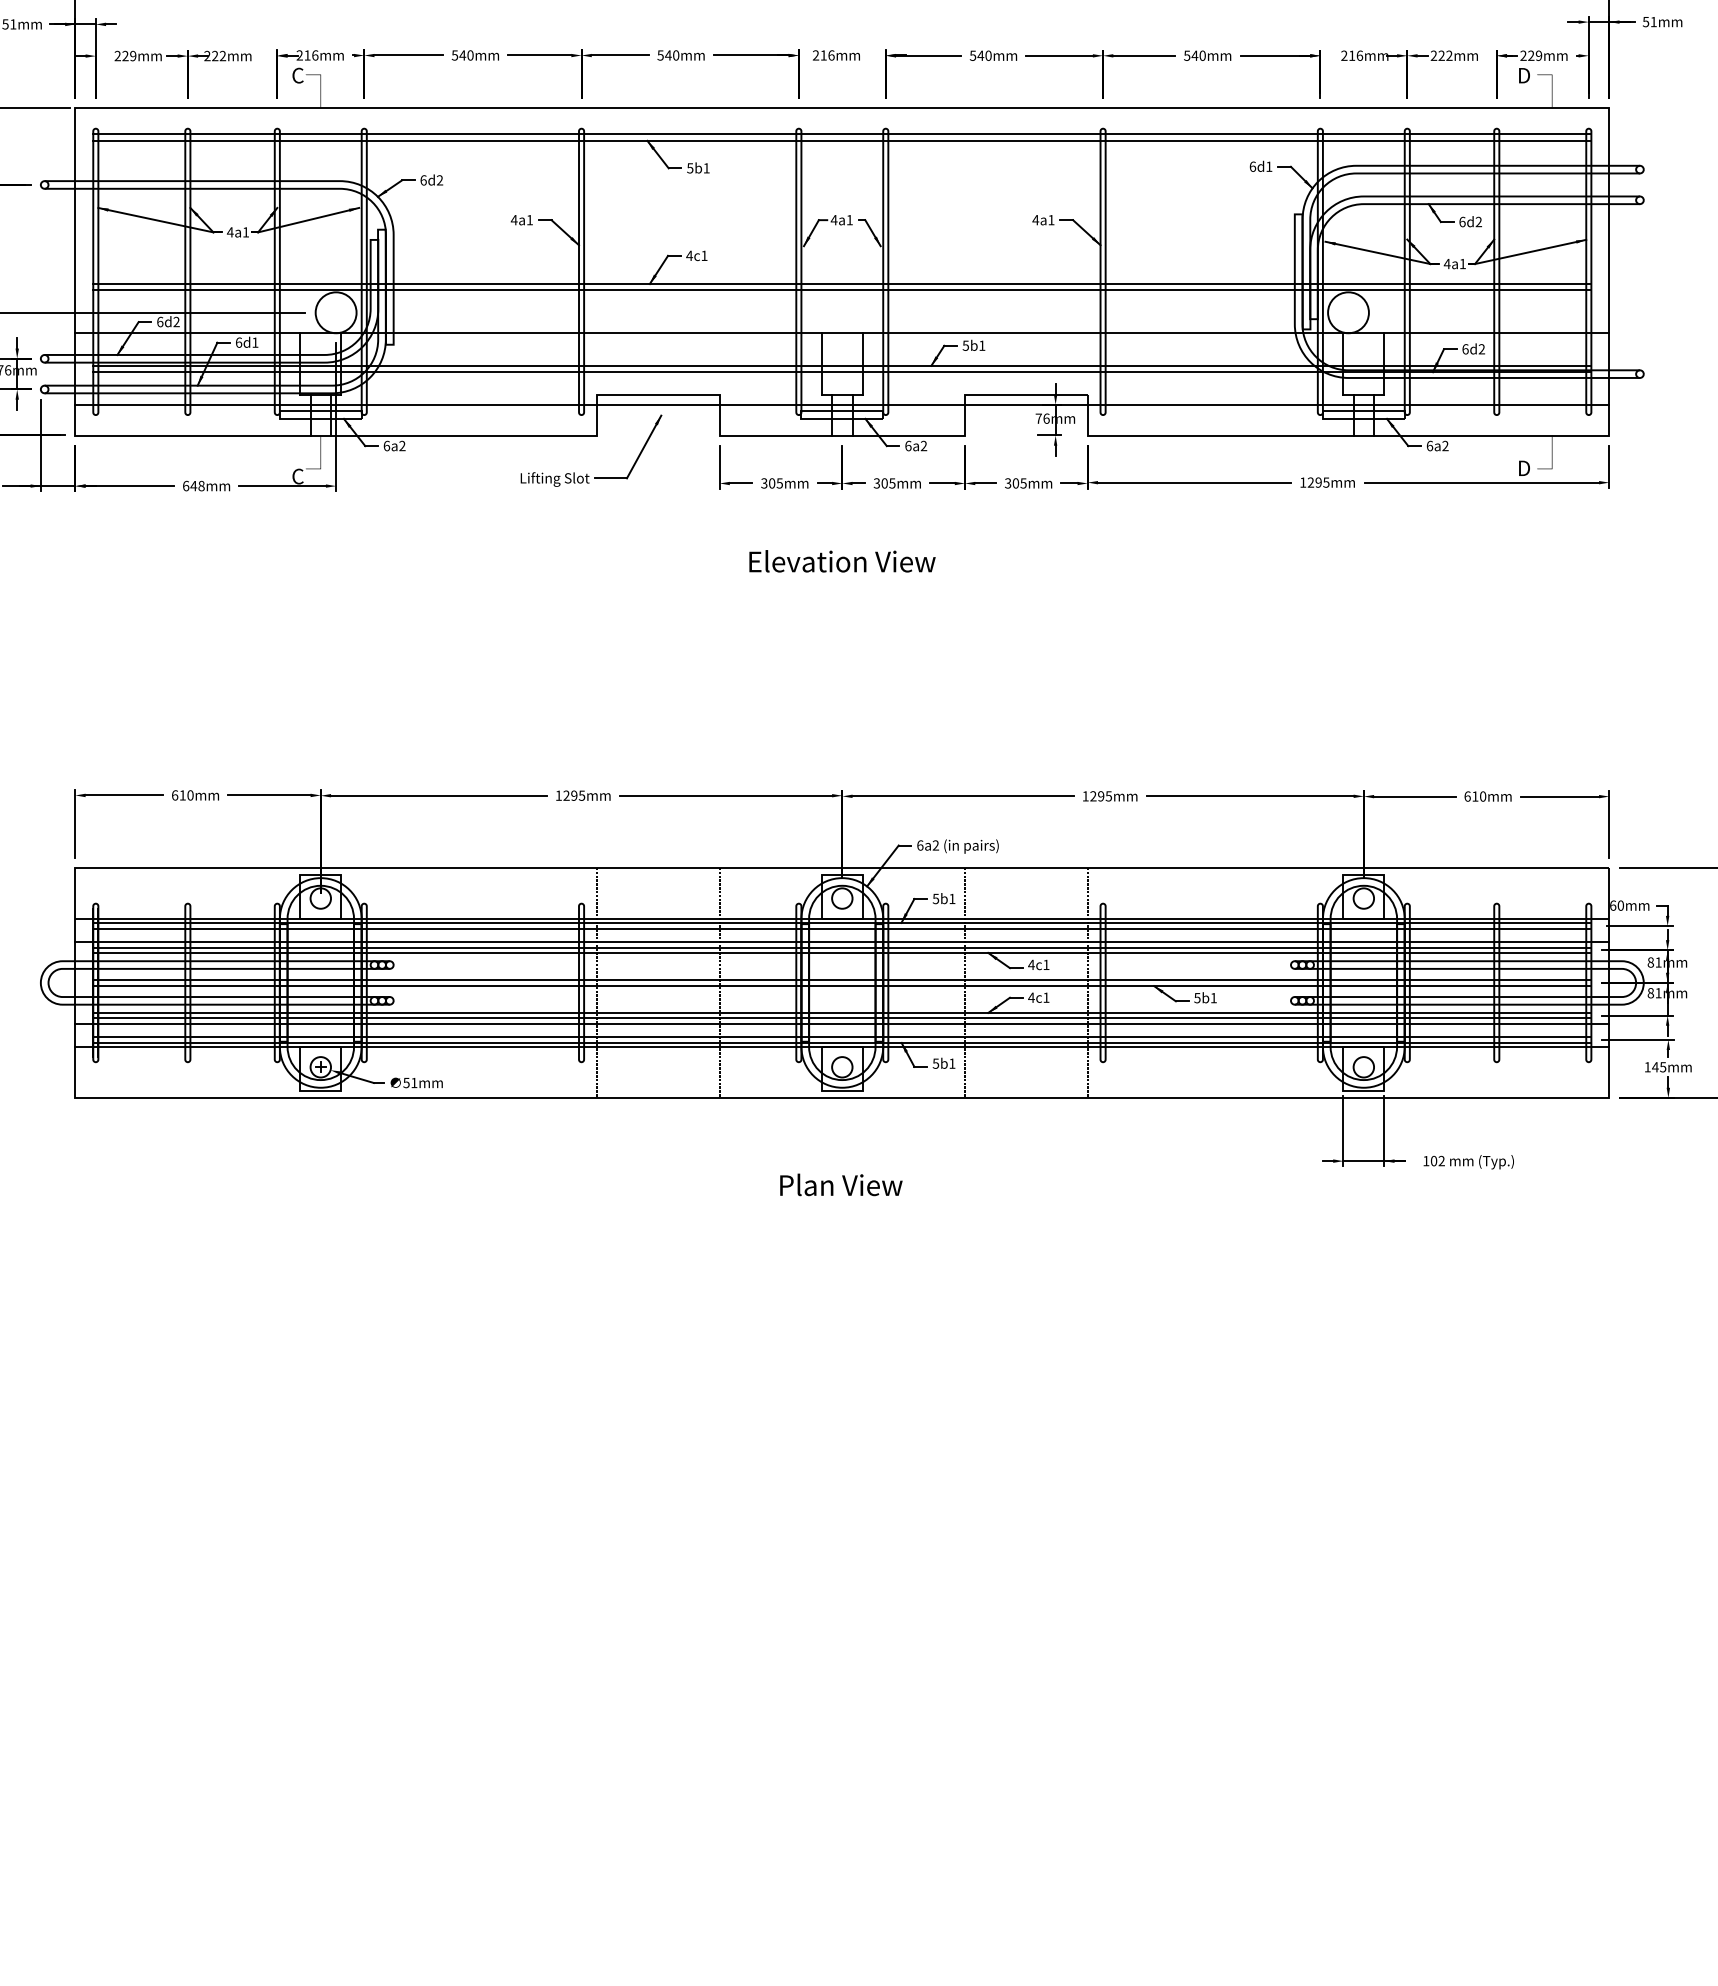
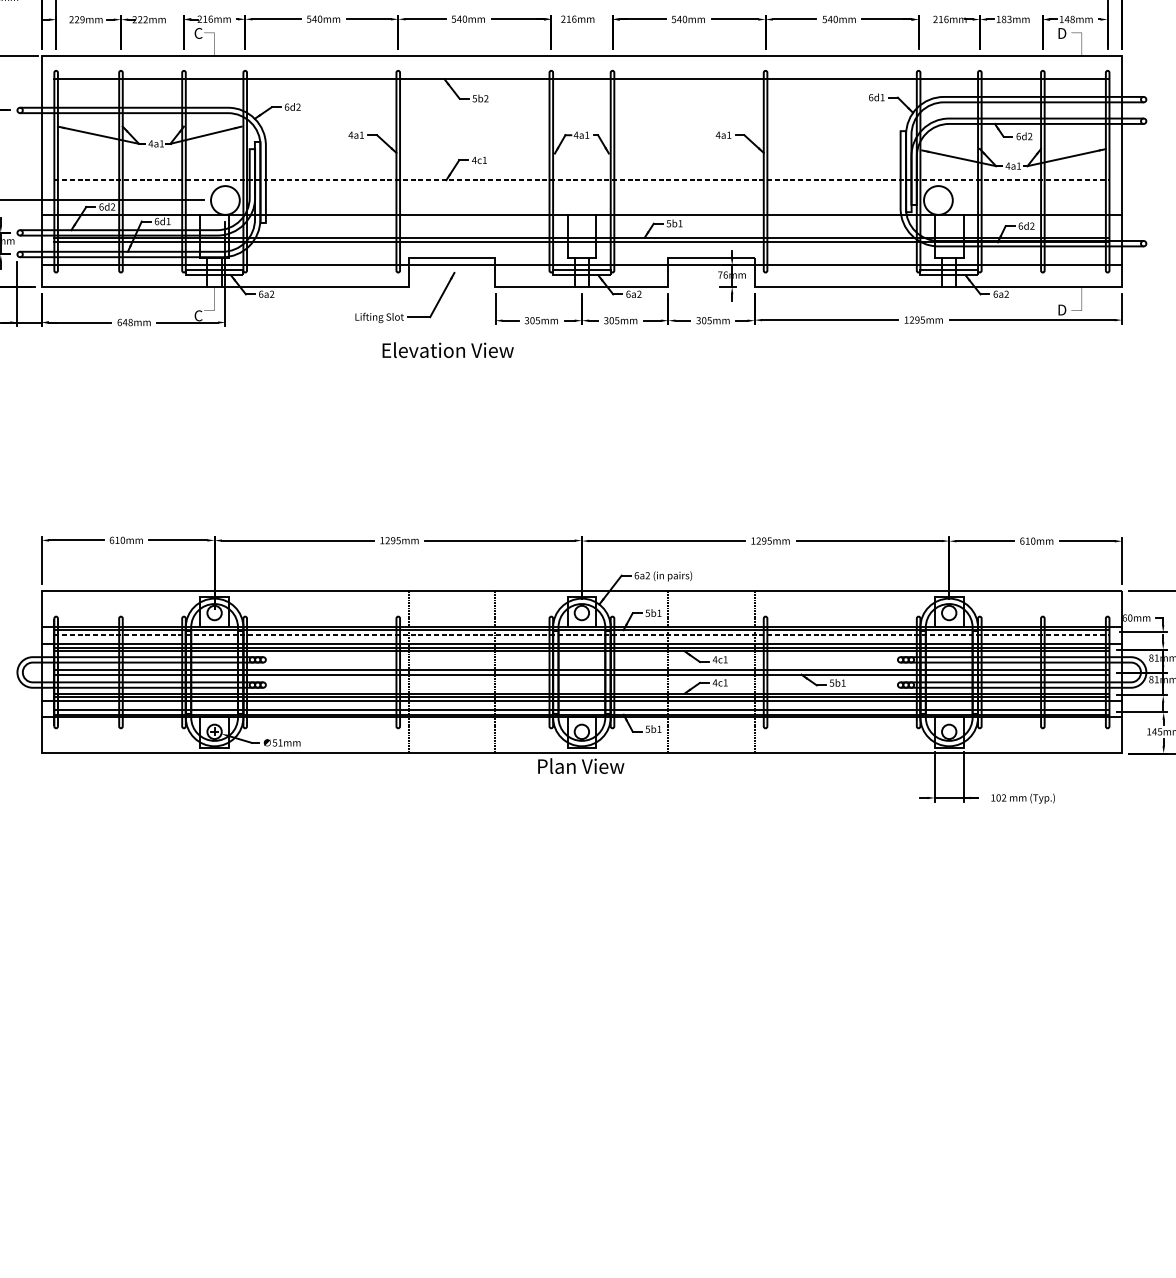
text: (1441, 55) -> (1003, 19), 222mm -> 183mm
text: (1531, 55) -> (1067, 19), 229mm -> 148mm
line: (842, 134) -> (582, 74), removed
text: (706, 168) -> (486, 98), 5b1 -> 5b2
line: (842, 284) -> (582, 180), solid -> dashed
line: (842, 290) -> (582, 184), removed
text: (842, 561) -> (448, 350), moved
line: (842, 929) -> (582, 634), solid -> dashed
text: (841, 1184) -> (581, 765), moved

